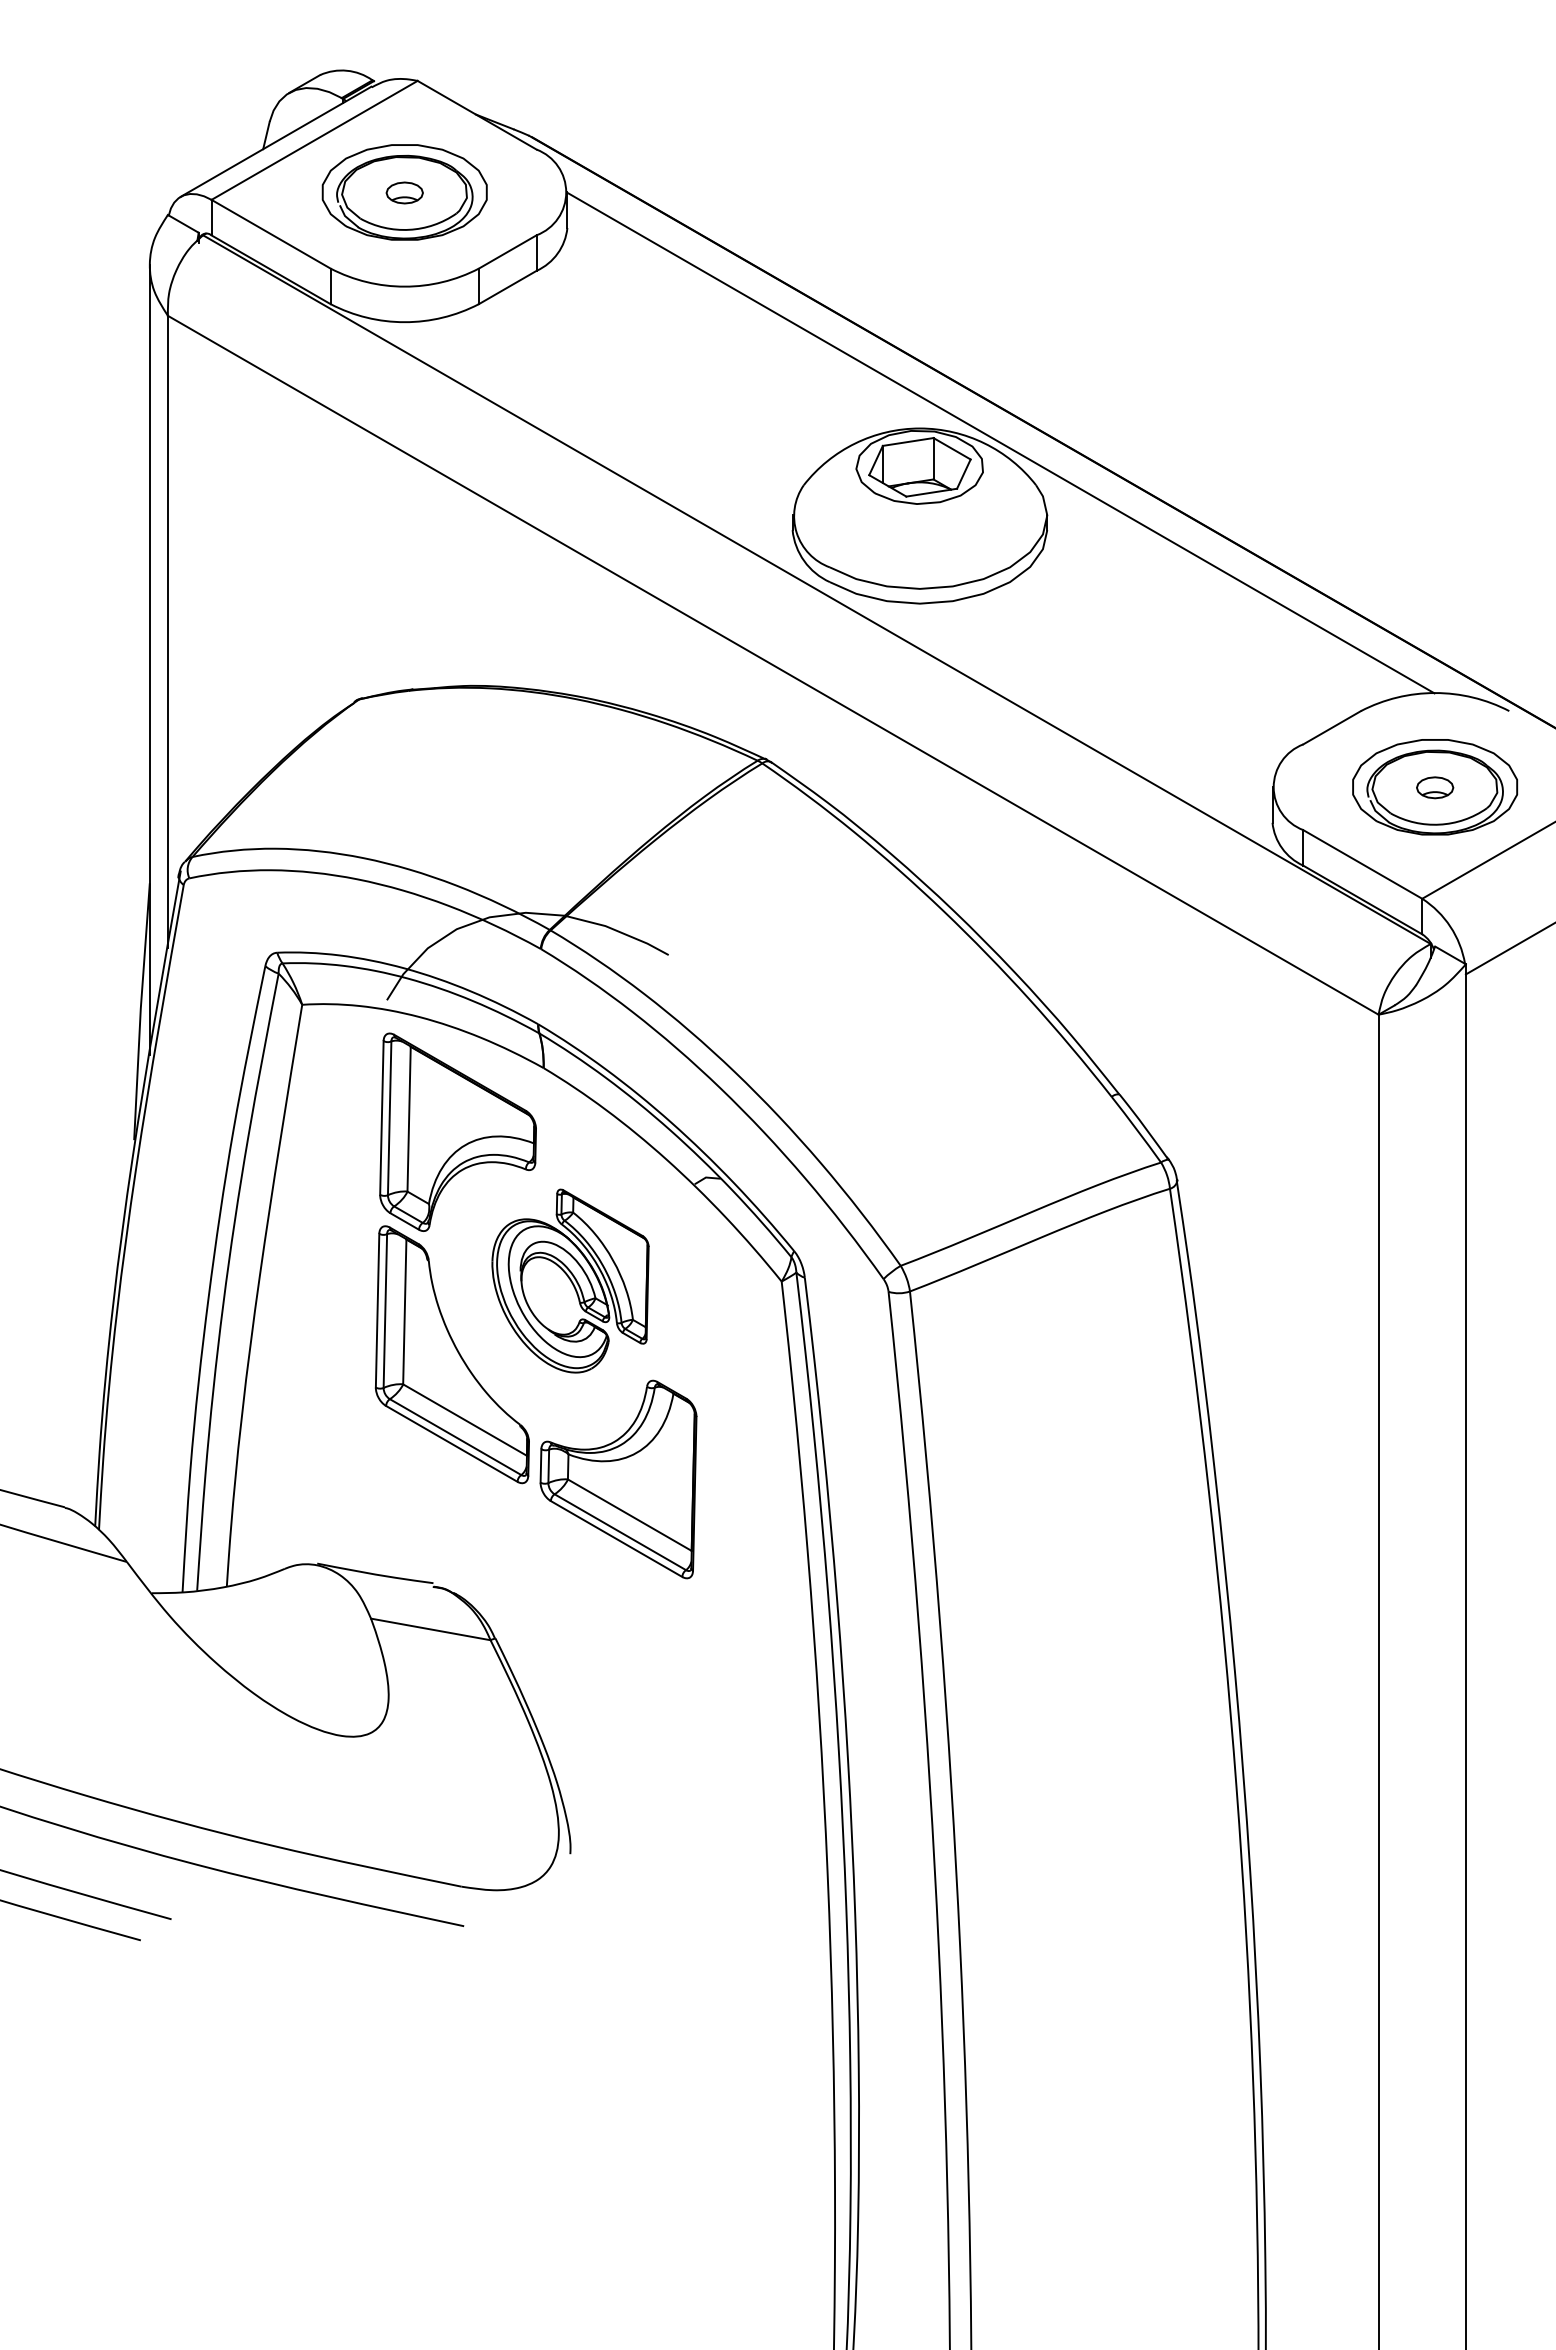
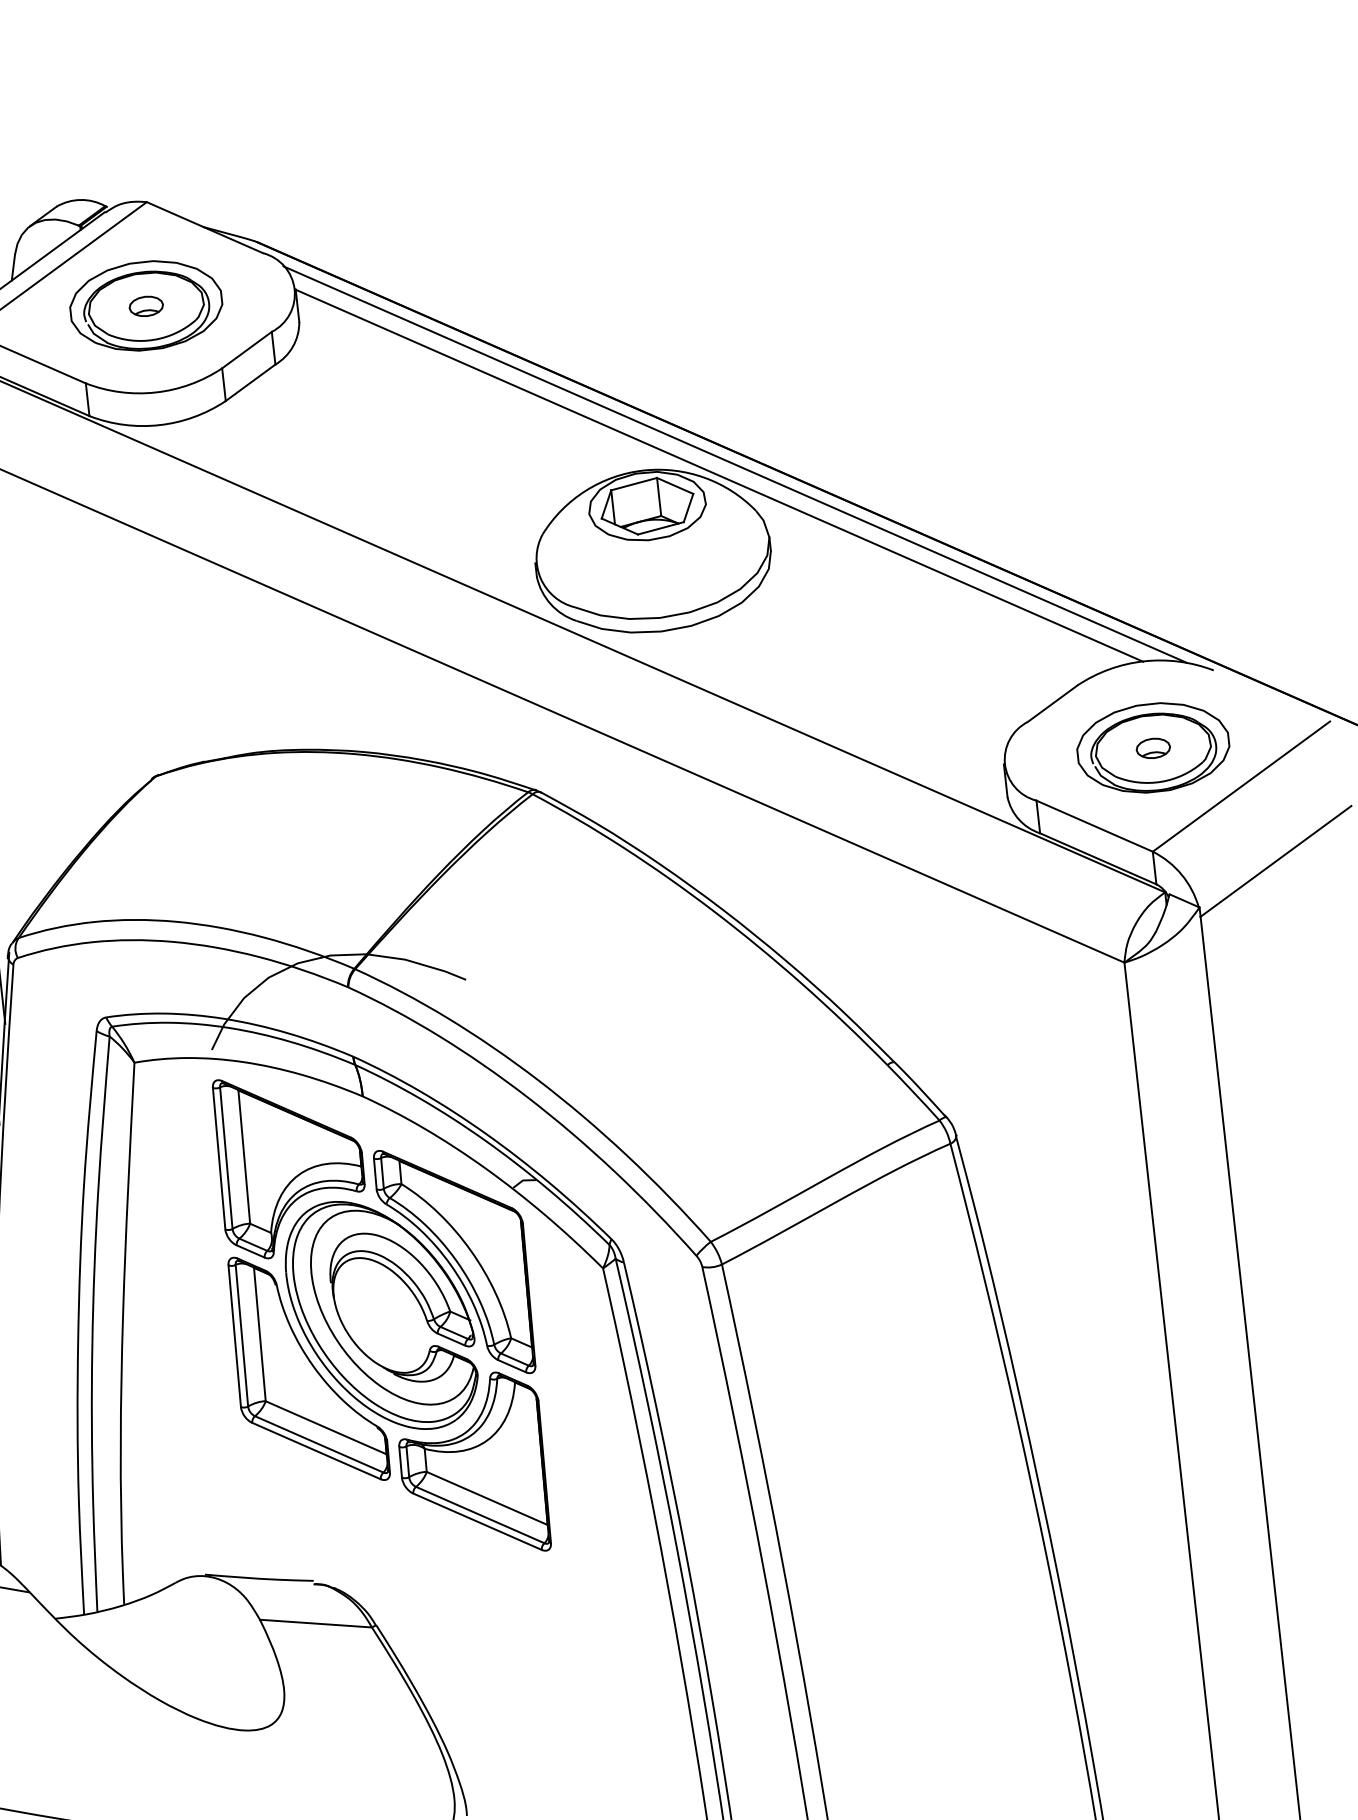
line: (1018, 432) -> (734, 464), added
part: (570, 1280) -> (408, 1288), size x1.67

